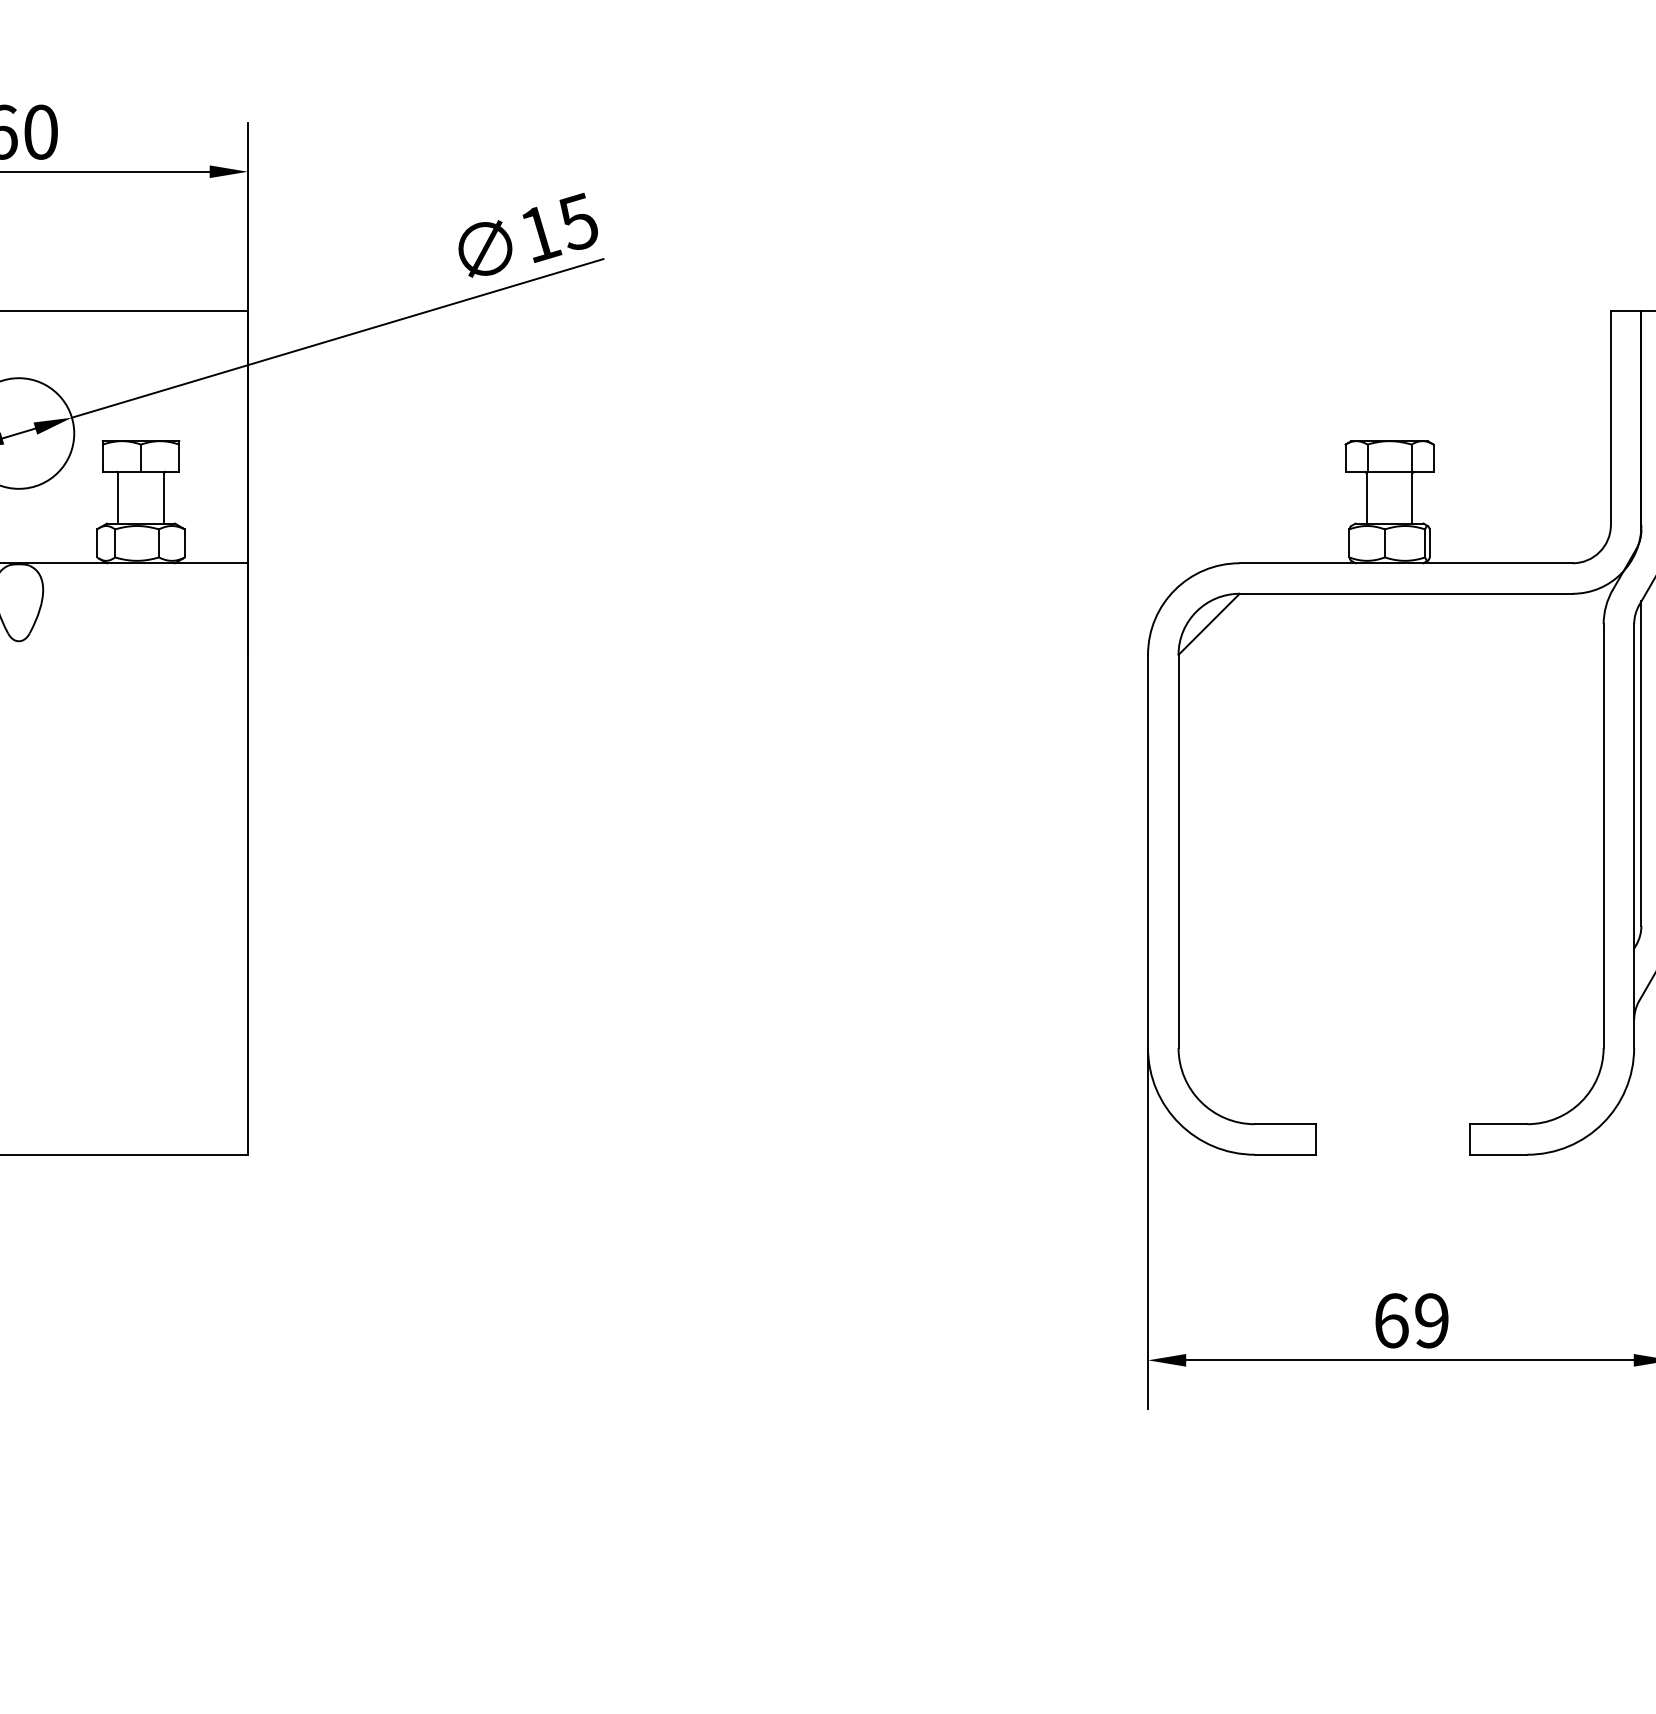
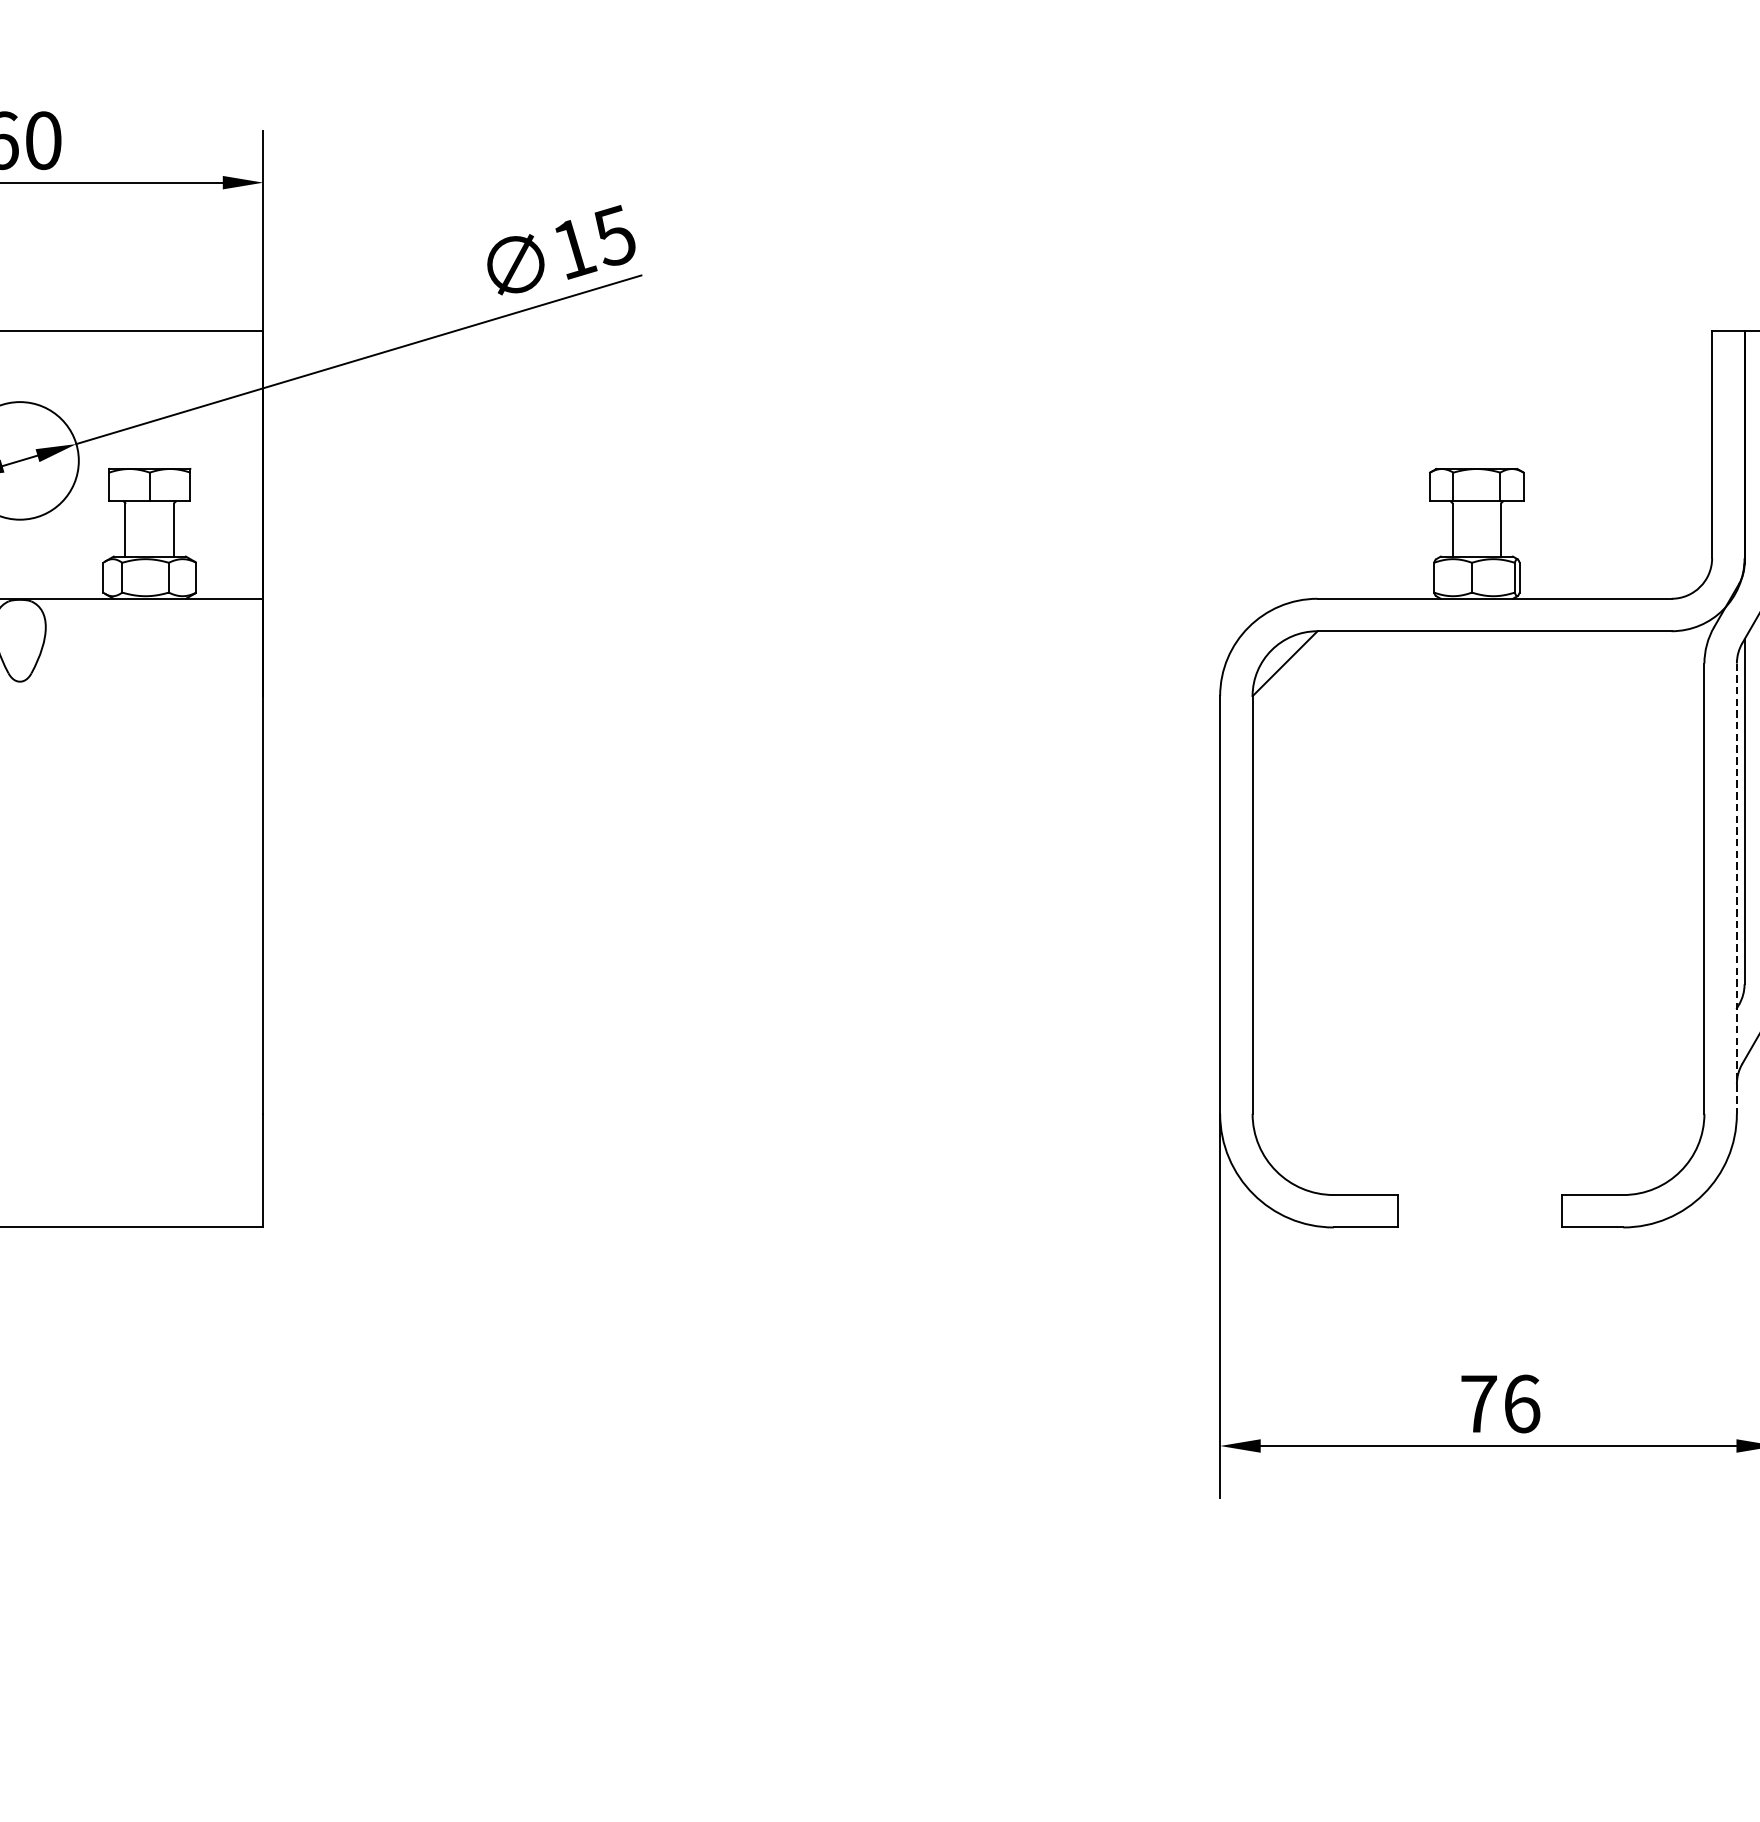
line: (1634, 836) -> (1737, 889), solid -> dashed
text: (1412, 1320) -> (1501, 1403), 69 -> 76

